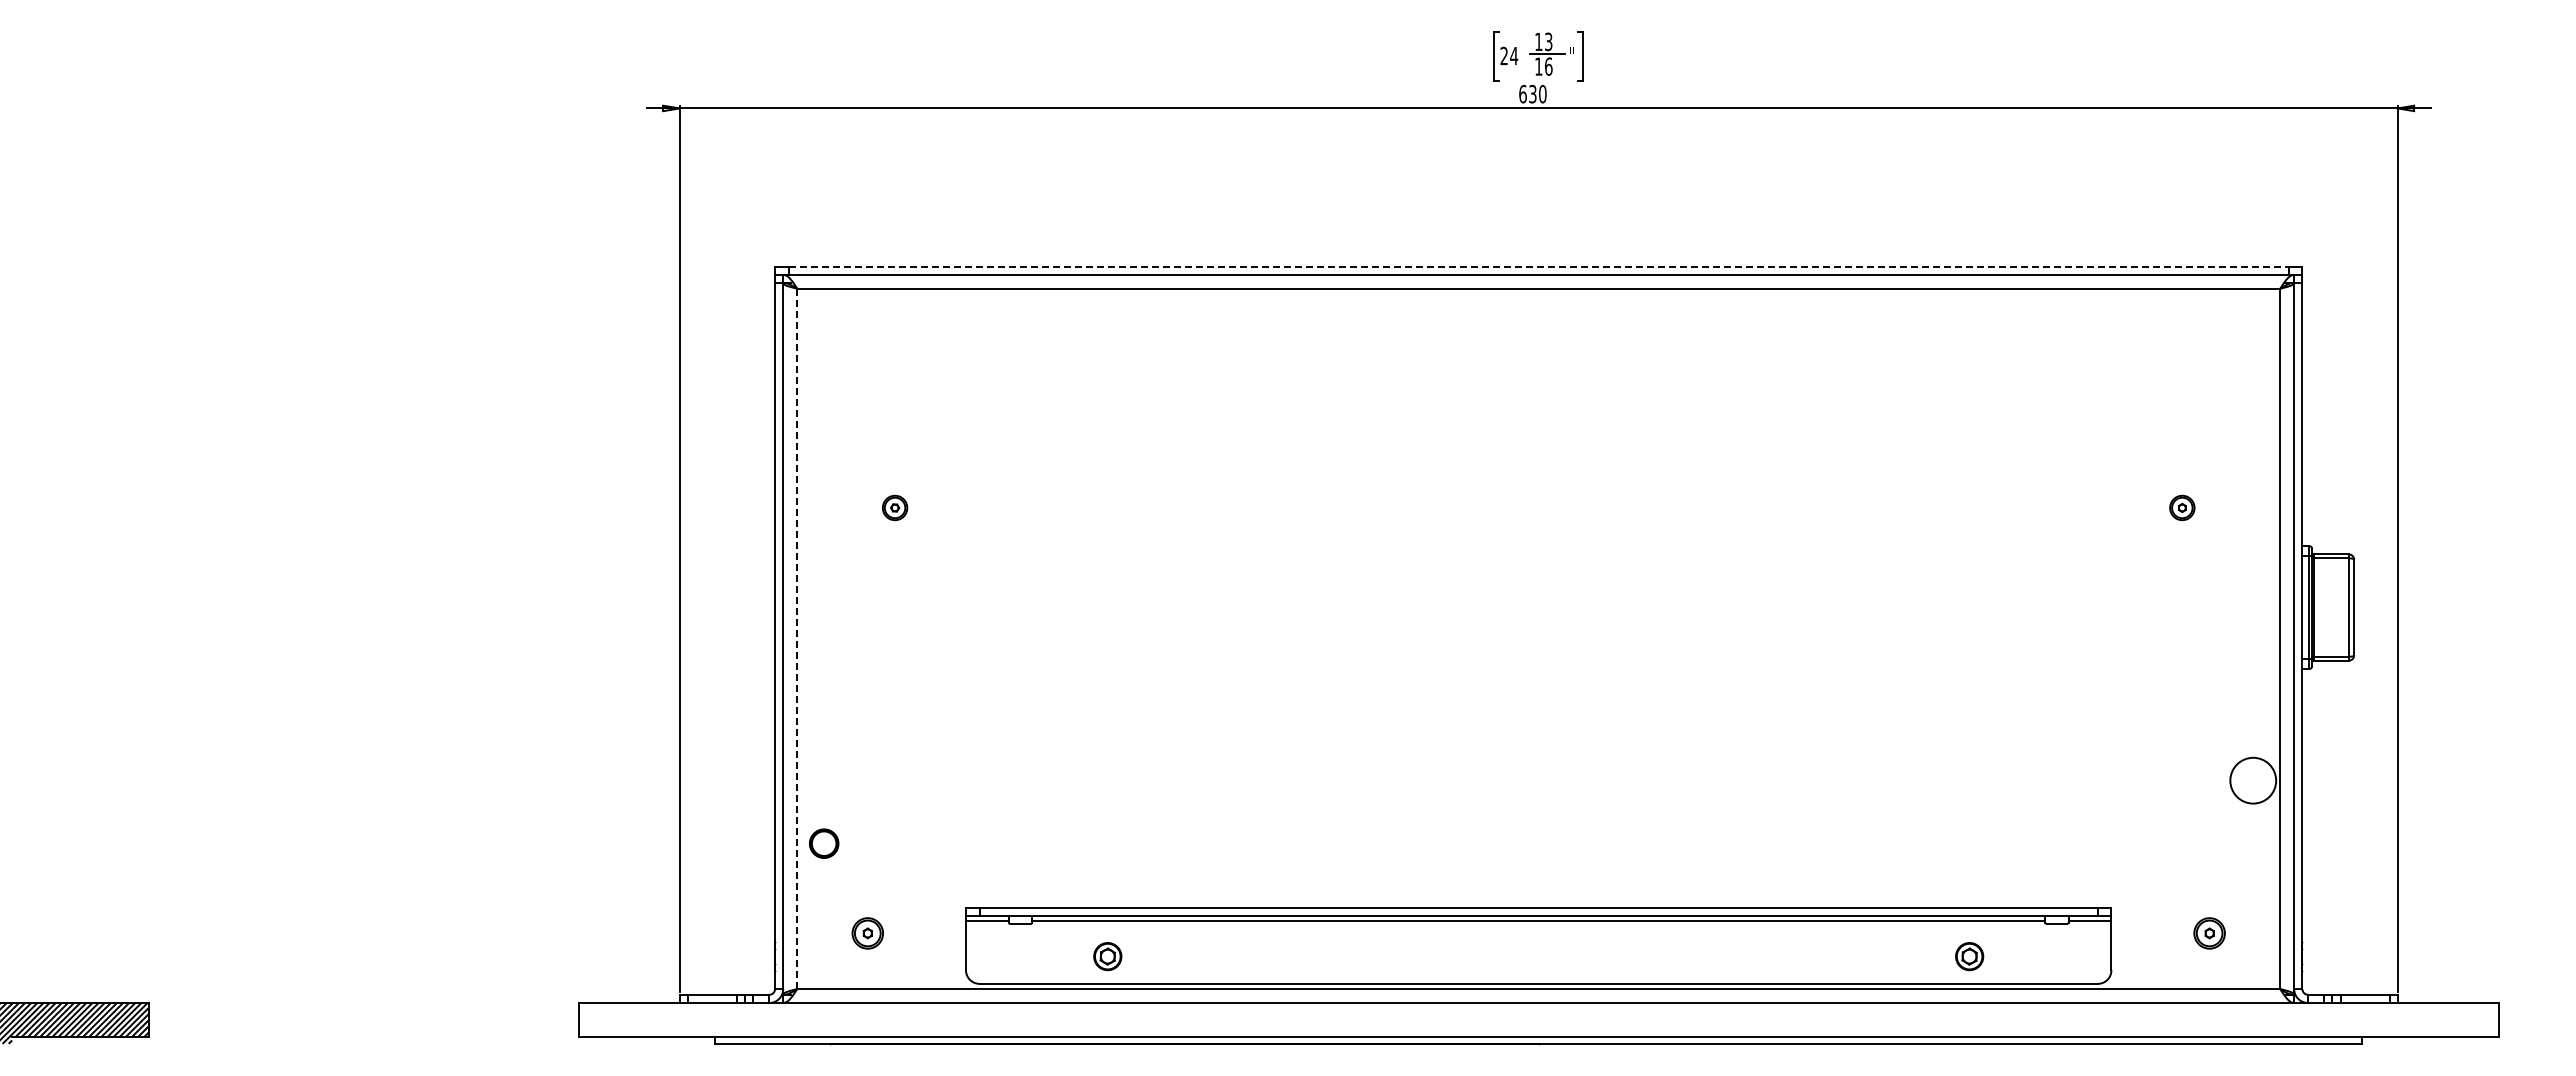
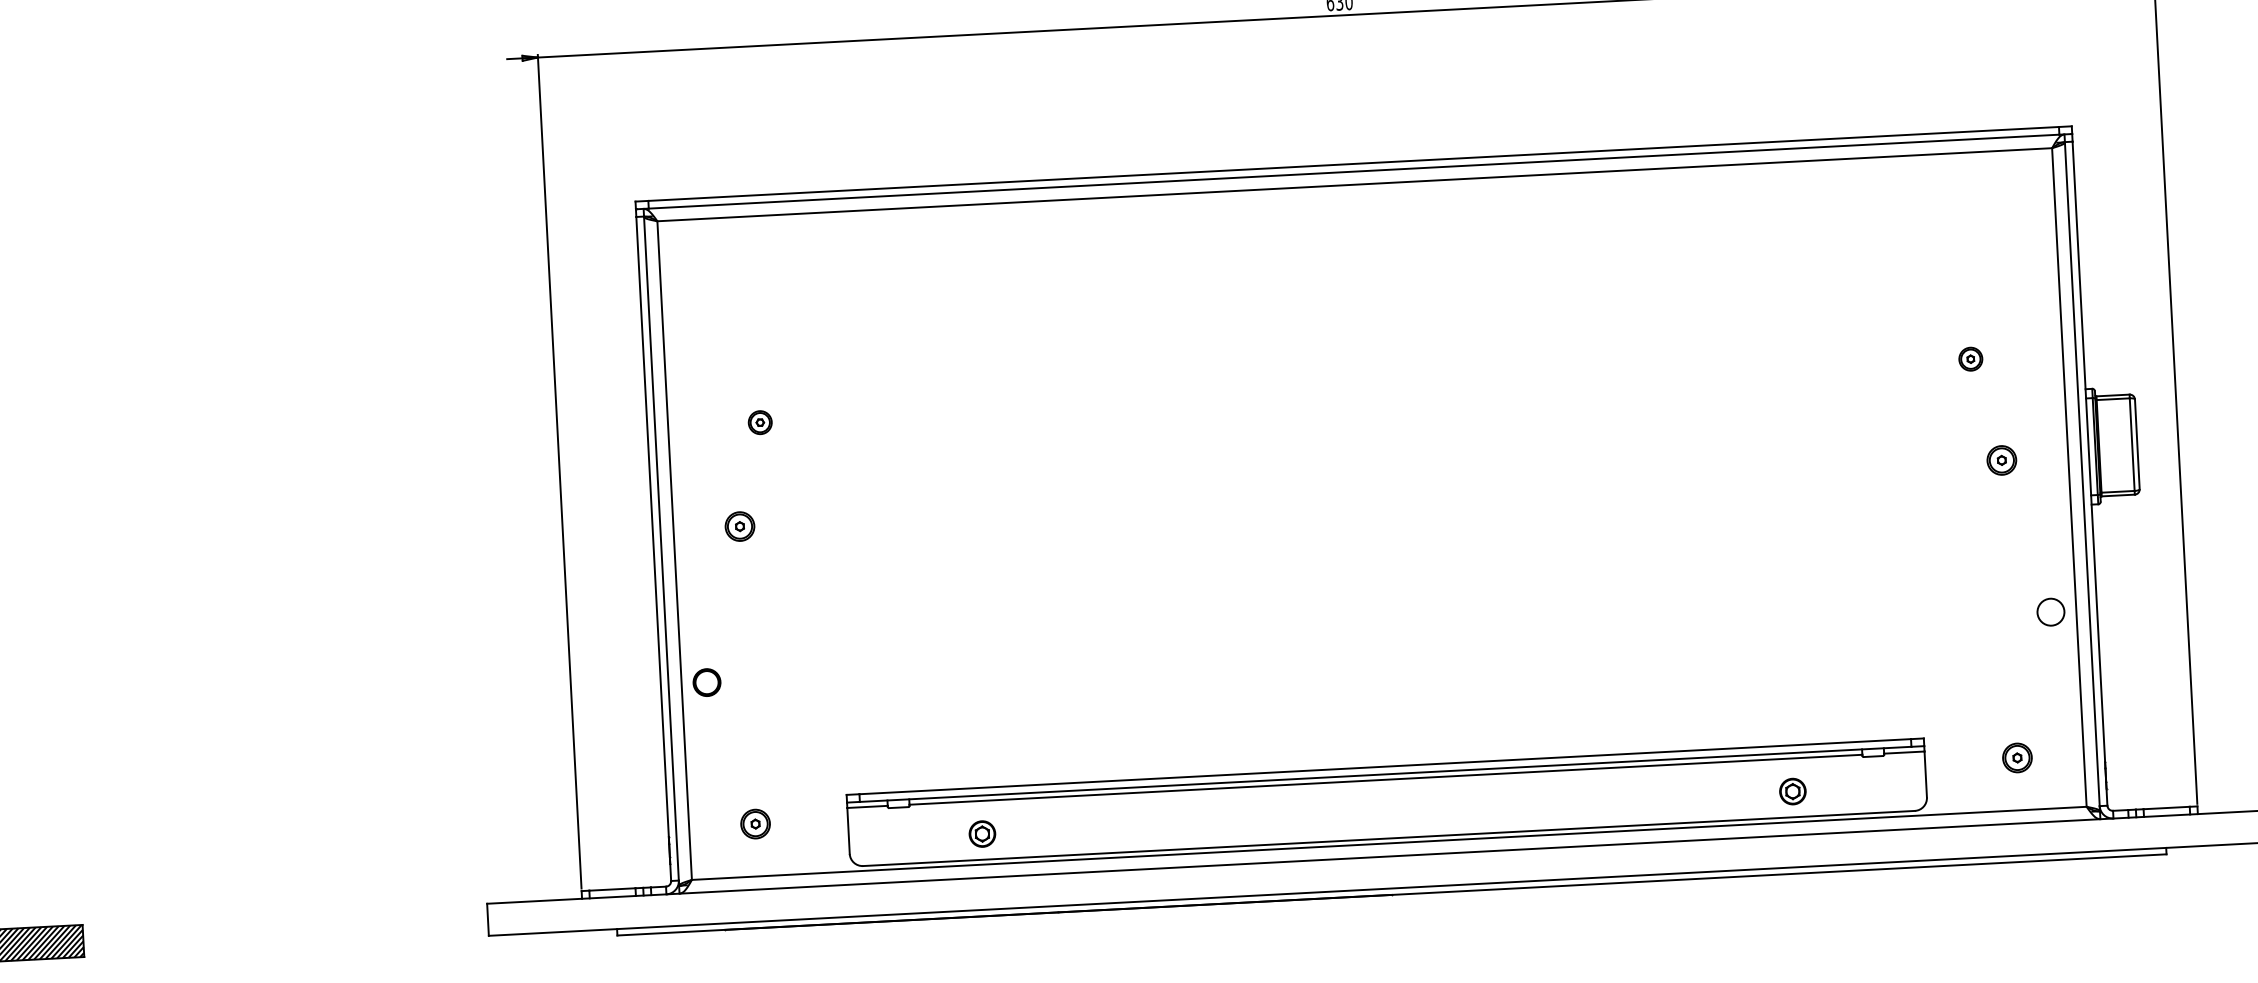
line: (1539, 266) -> (1354, 163), dashed -> solid
part: (867, 616) -> (739, 526), added
part: (2209, 616) -> (2001, 459), added
line: (797, 639) -> (675, 551), dashed -> solid
circle: (2252, 780) -> (2050, 612), size x0.62
part: (824, 843) -> (707, 682), moved

